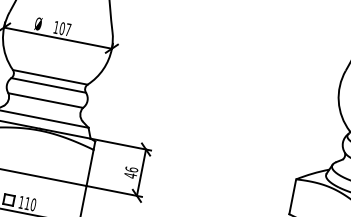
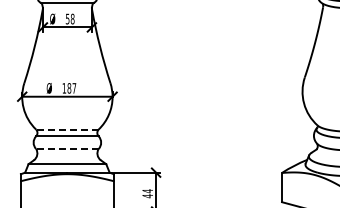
text: (62, 28) -> (69, 88), 107 -> 187
line: (49, 77) -> (66, 129), solid -> dashed
line: (44, 100) -> (66, 149), solid -> dashed
text: (131, 169) -> (147, 191), 46 -> 44

